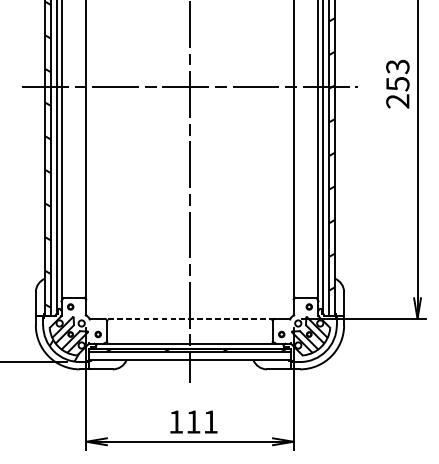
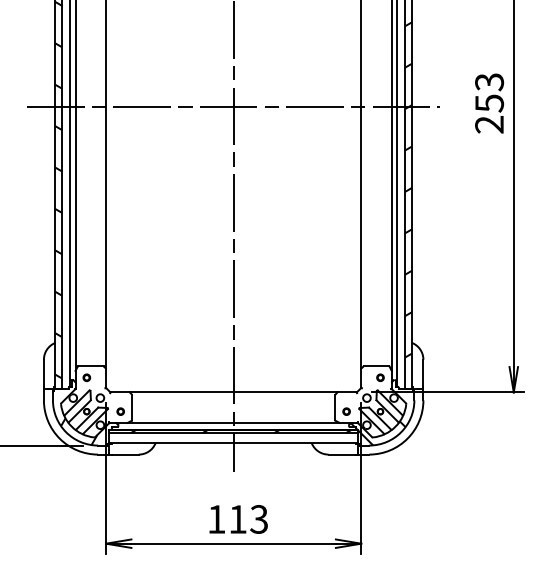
line: (189, 318) -> (233, 392), dashed -> solid
hatch: (306, 352) -> (377, 433), added
text: (210, 422) -> (258, 519), 111 -> 113

